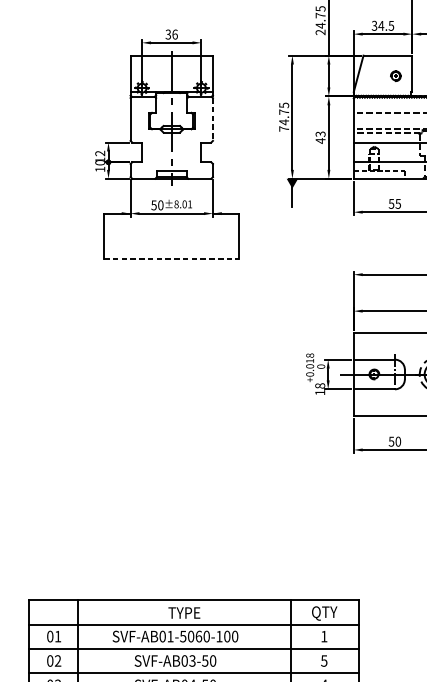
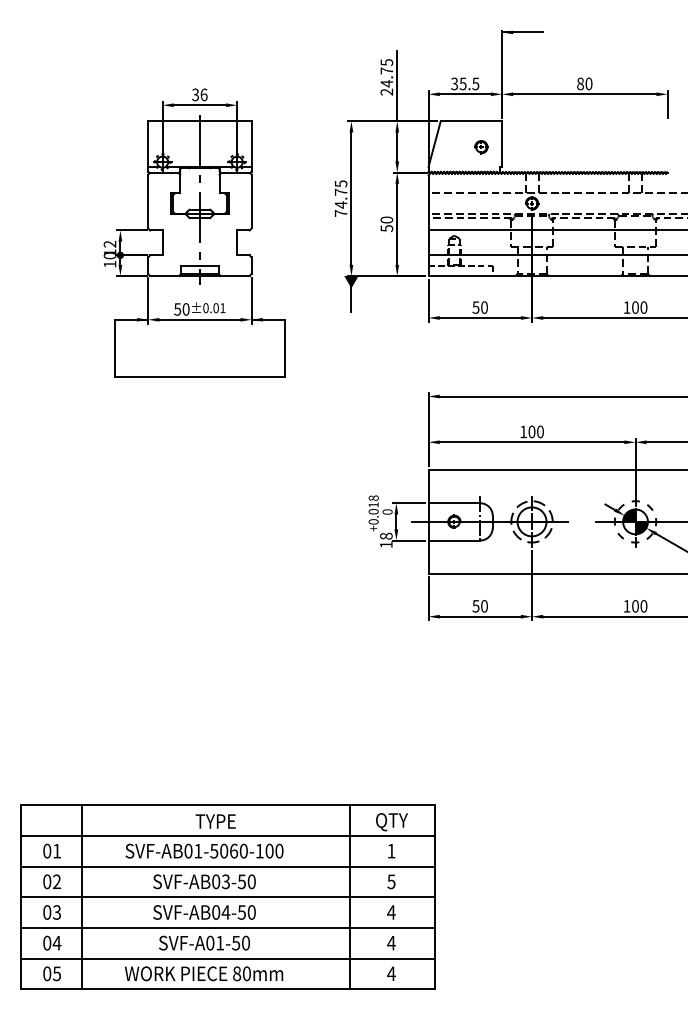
text: (380, 25) -> (462, 83), 34.5 -> 35.5
line: (212, 119) -> (251, 201), dashed -> solid
text: (320, 137) -> (386, 224), 43 -> 50
text: (176, 203) -> (205, 307), ±8.01 -> ±0.01
text: (398, 203) -> (484, 307), 55 -> 50
line: (172, 259) -> (200, 377), dashed -> solid

